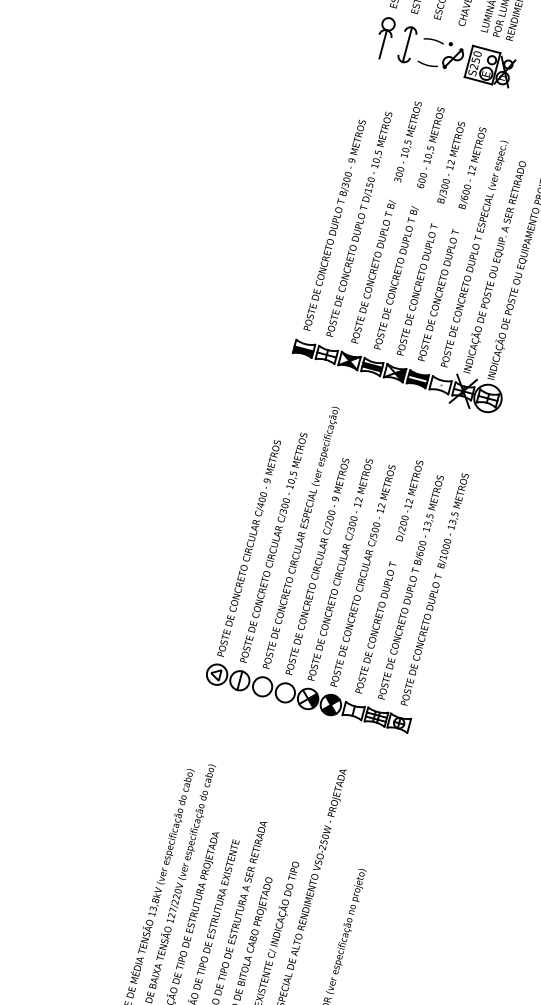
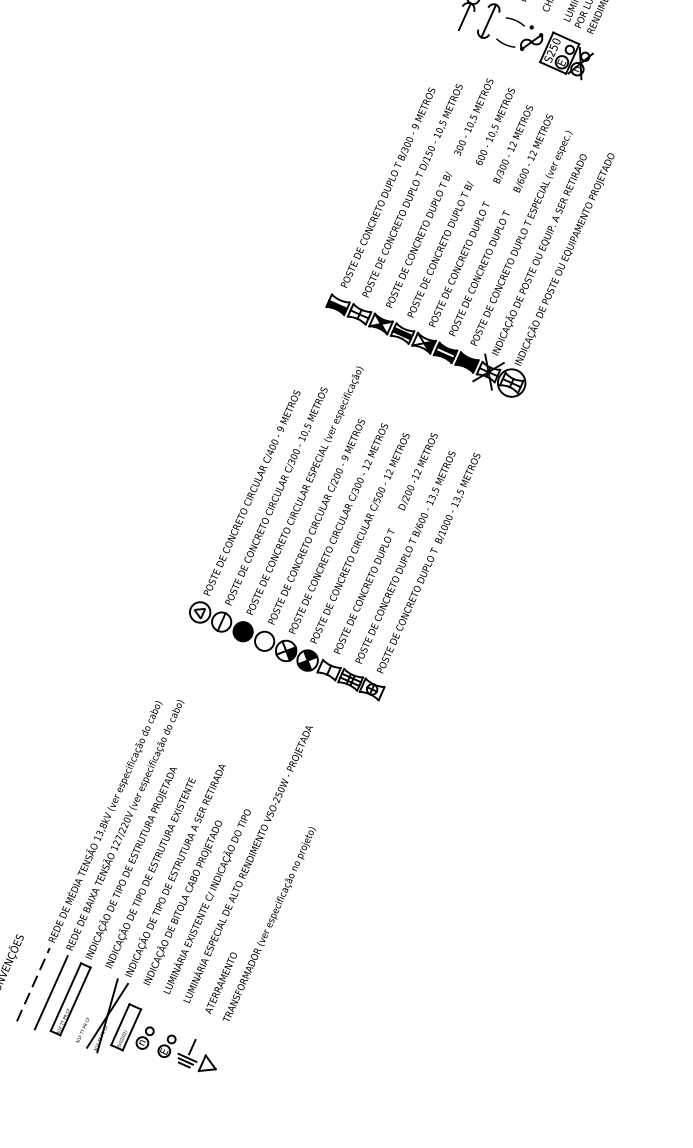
fill: (440, 385) -> (466, 362), added
fill: (261, 686) -> (242, 631), added

